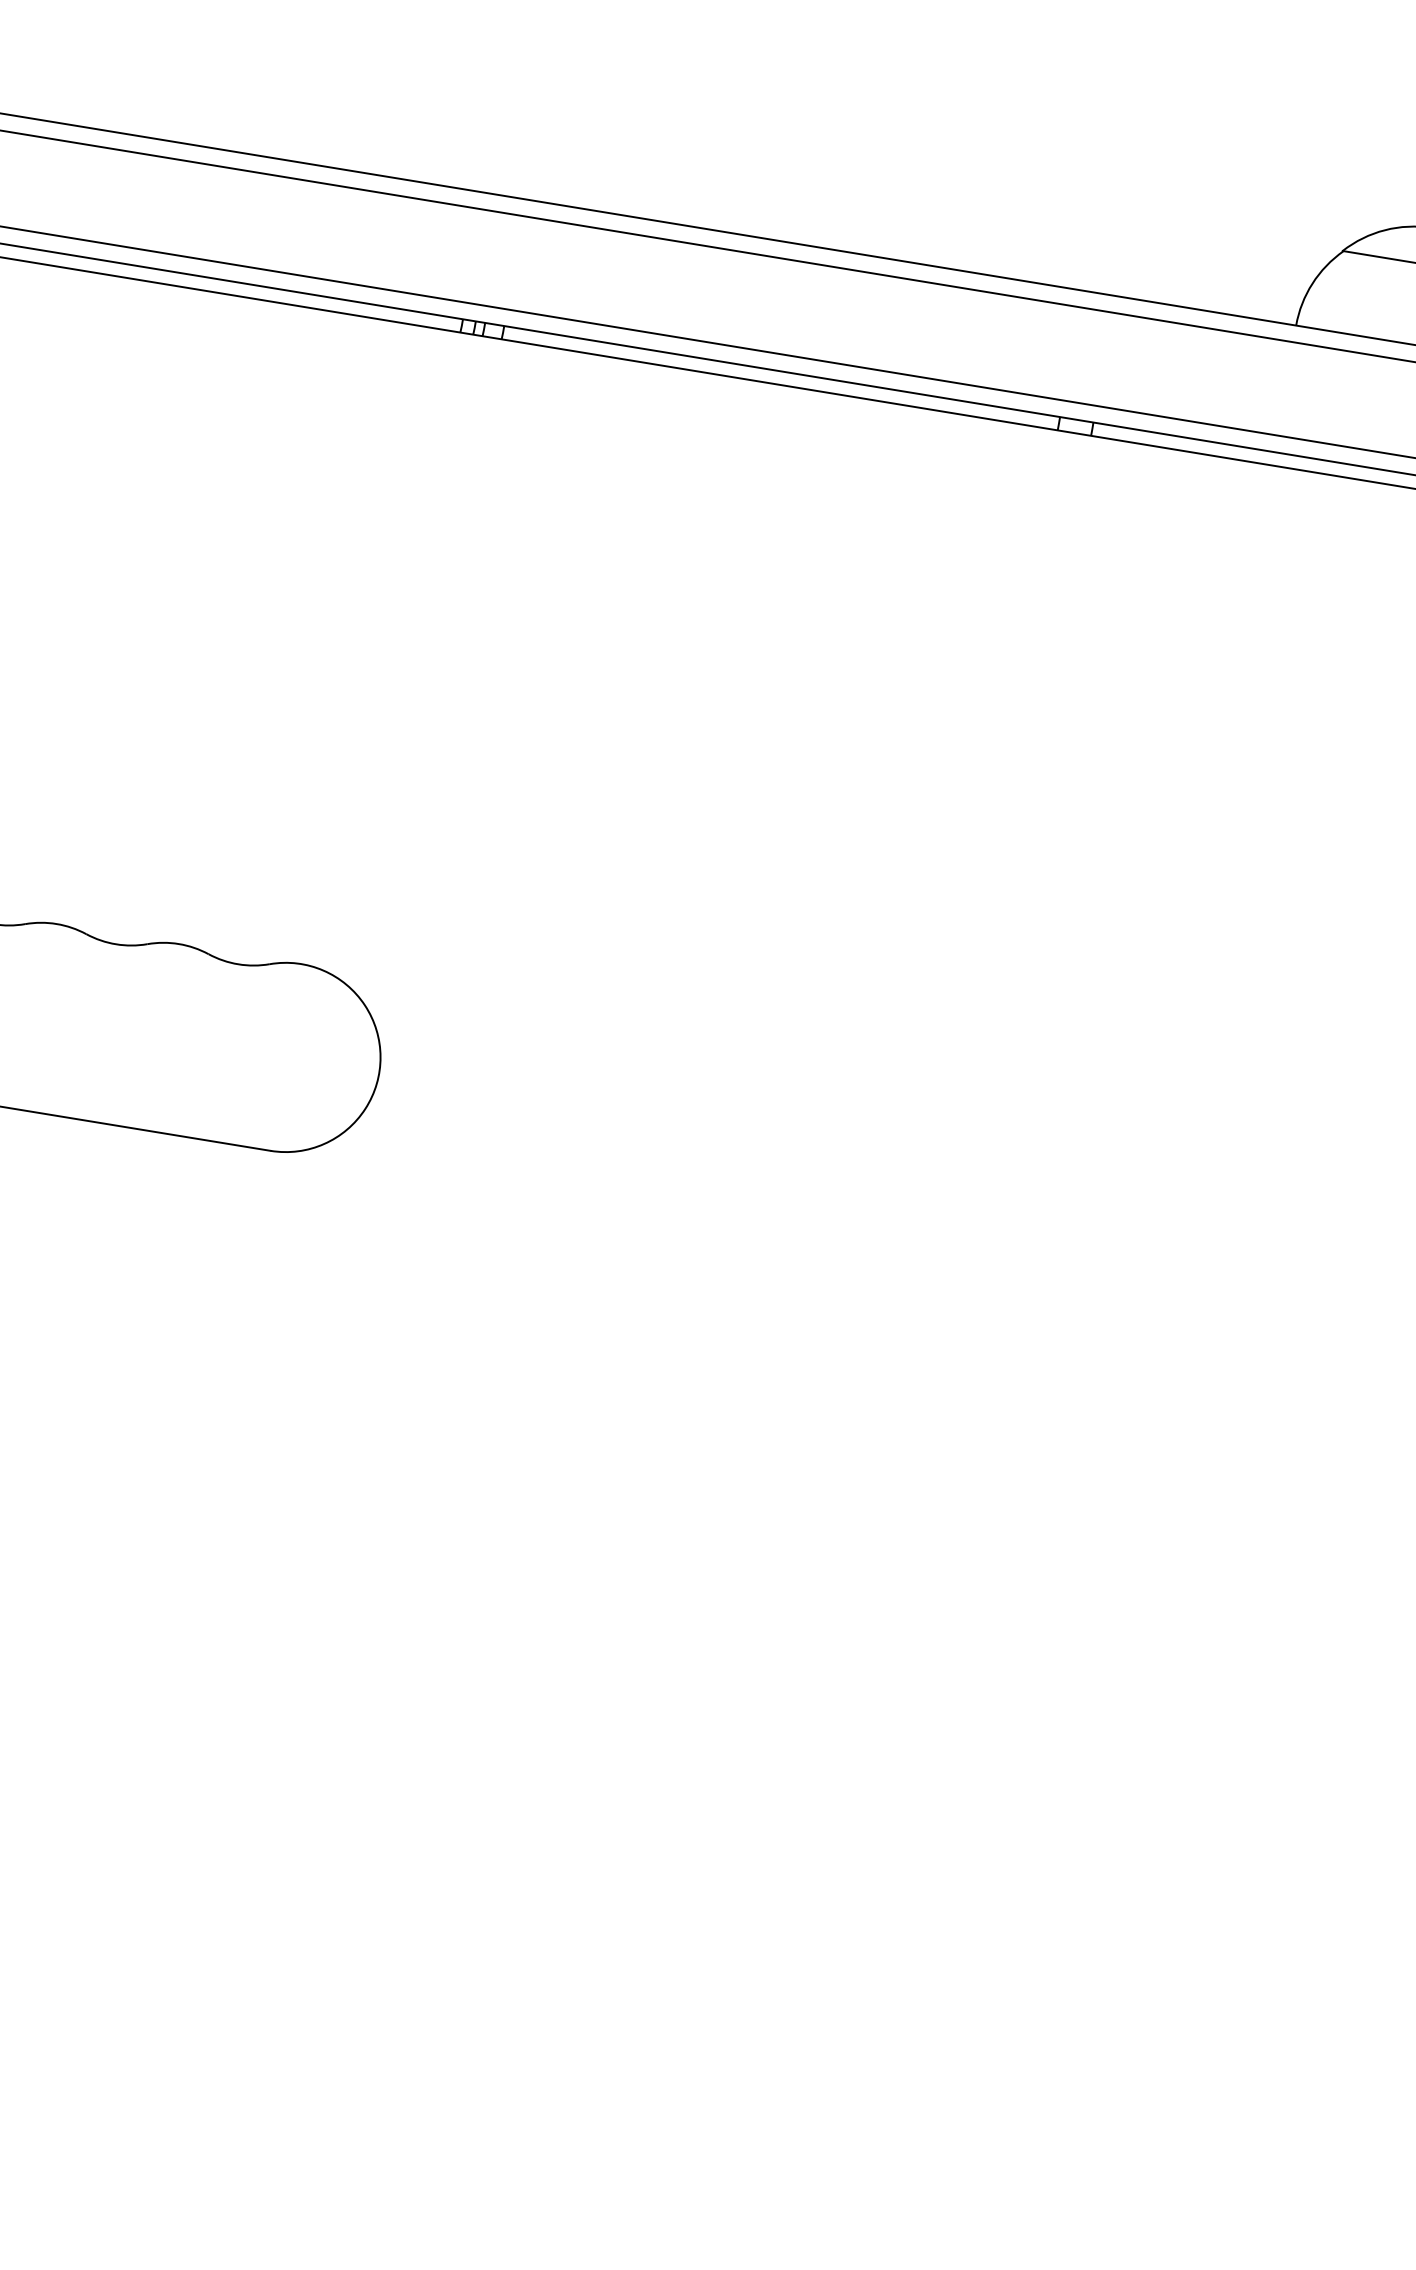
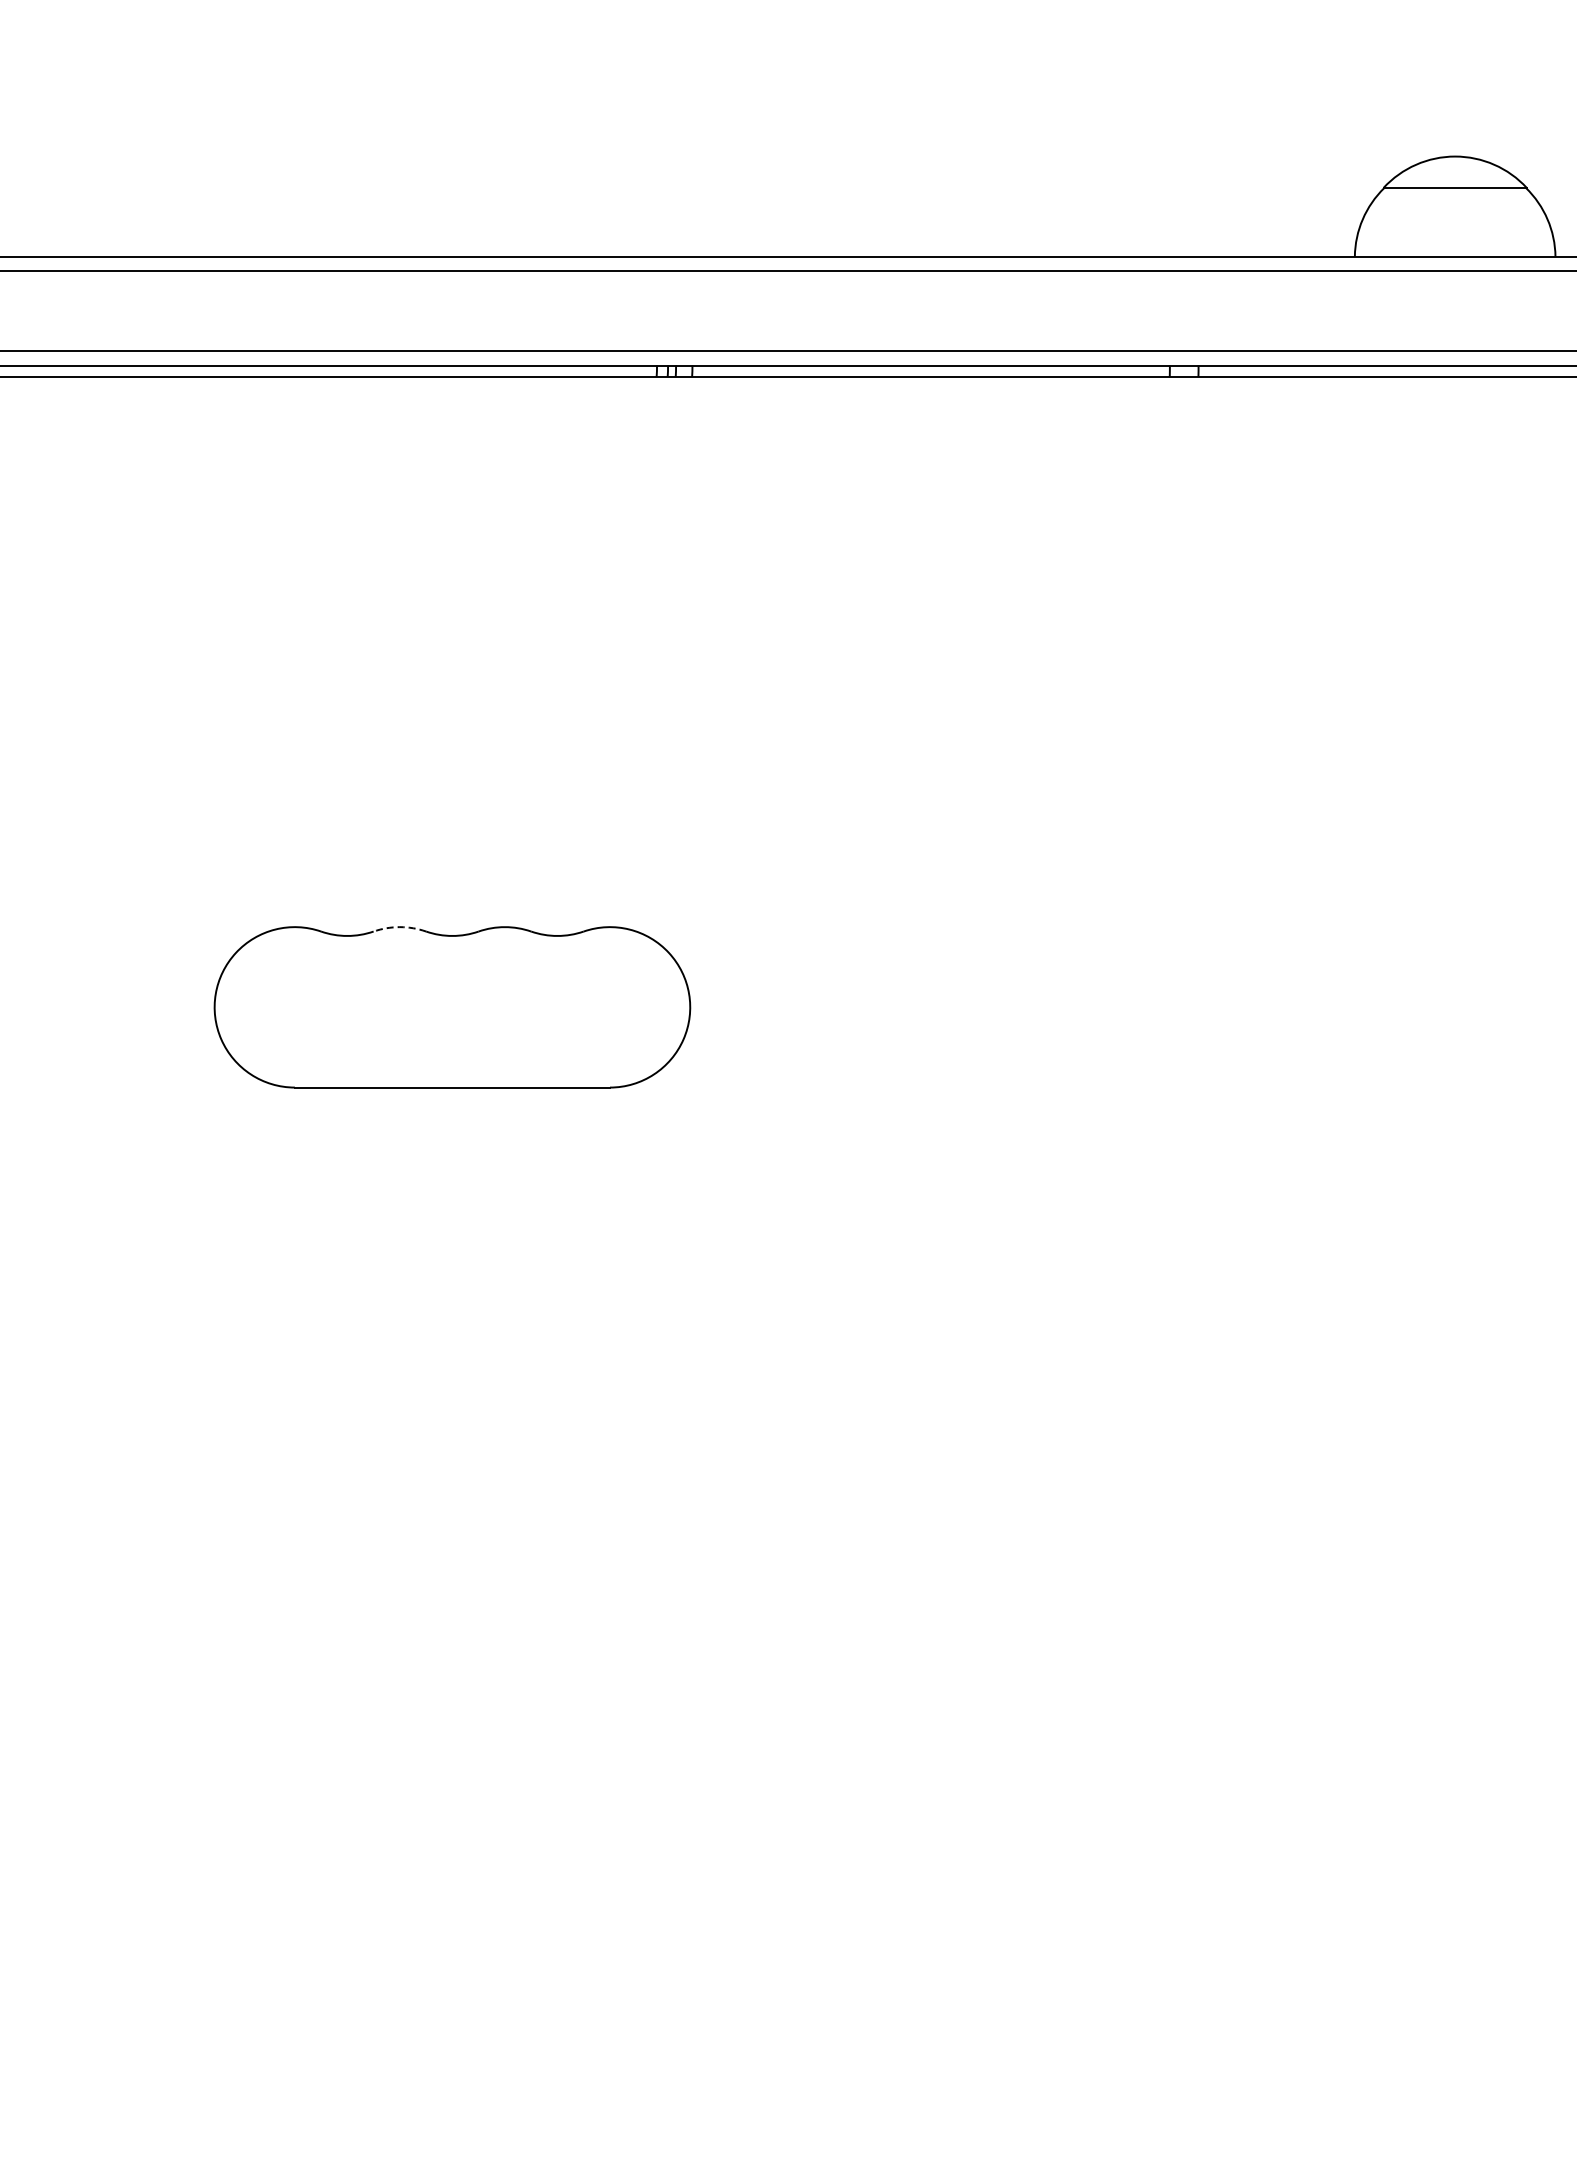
arc: (56, 924) -> (399, 927), solid -> dashed

